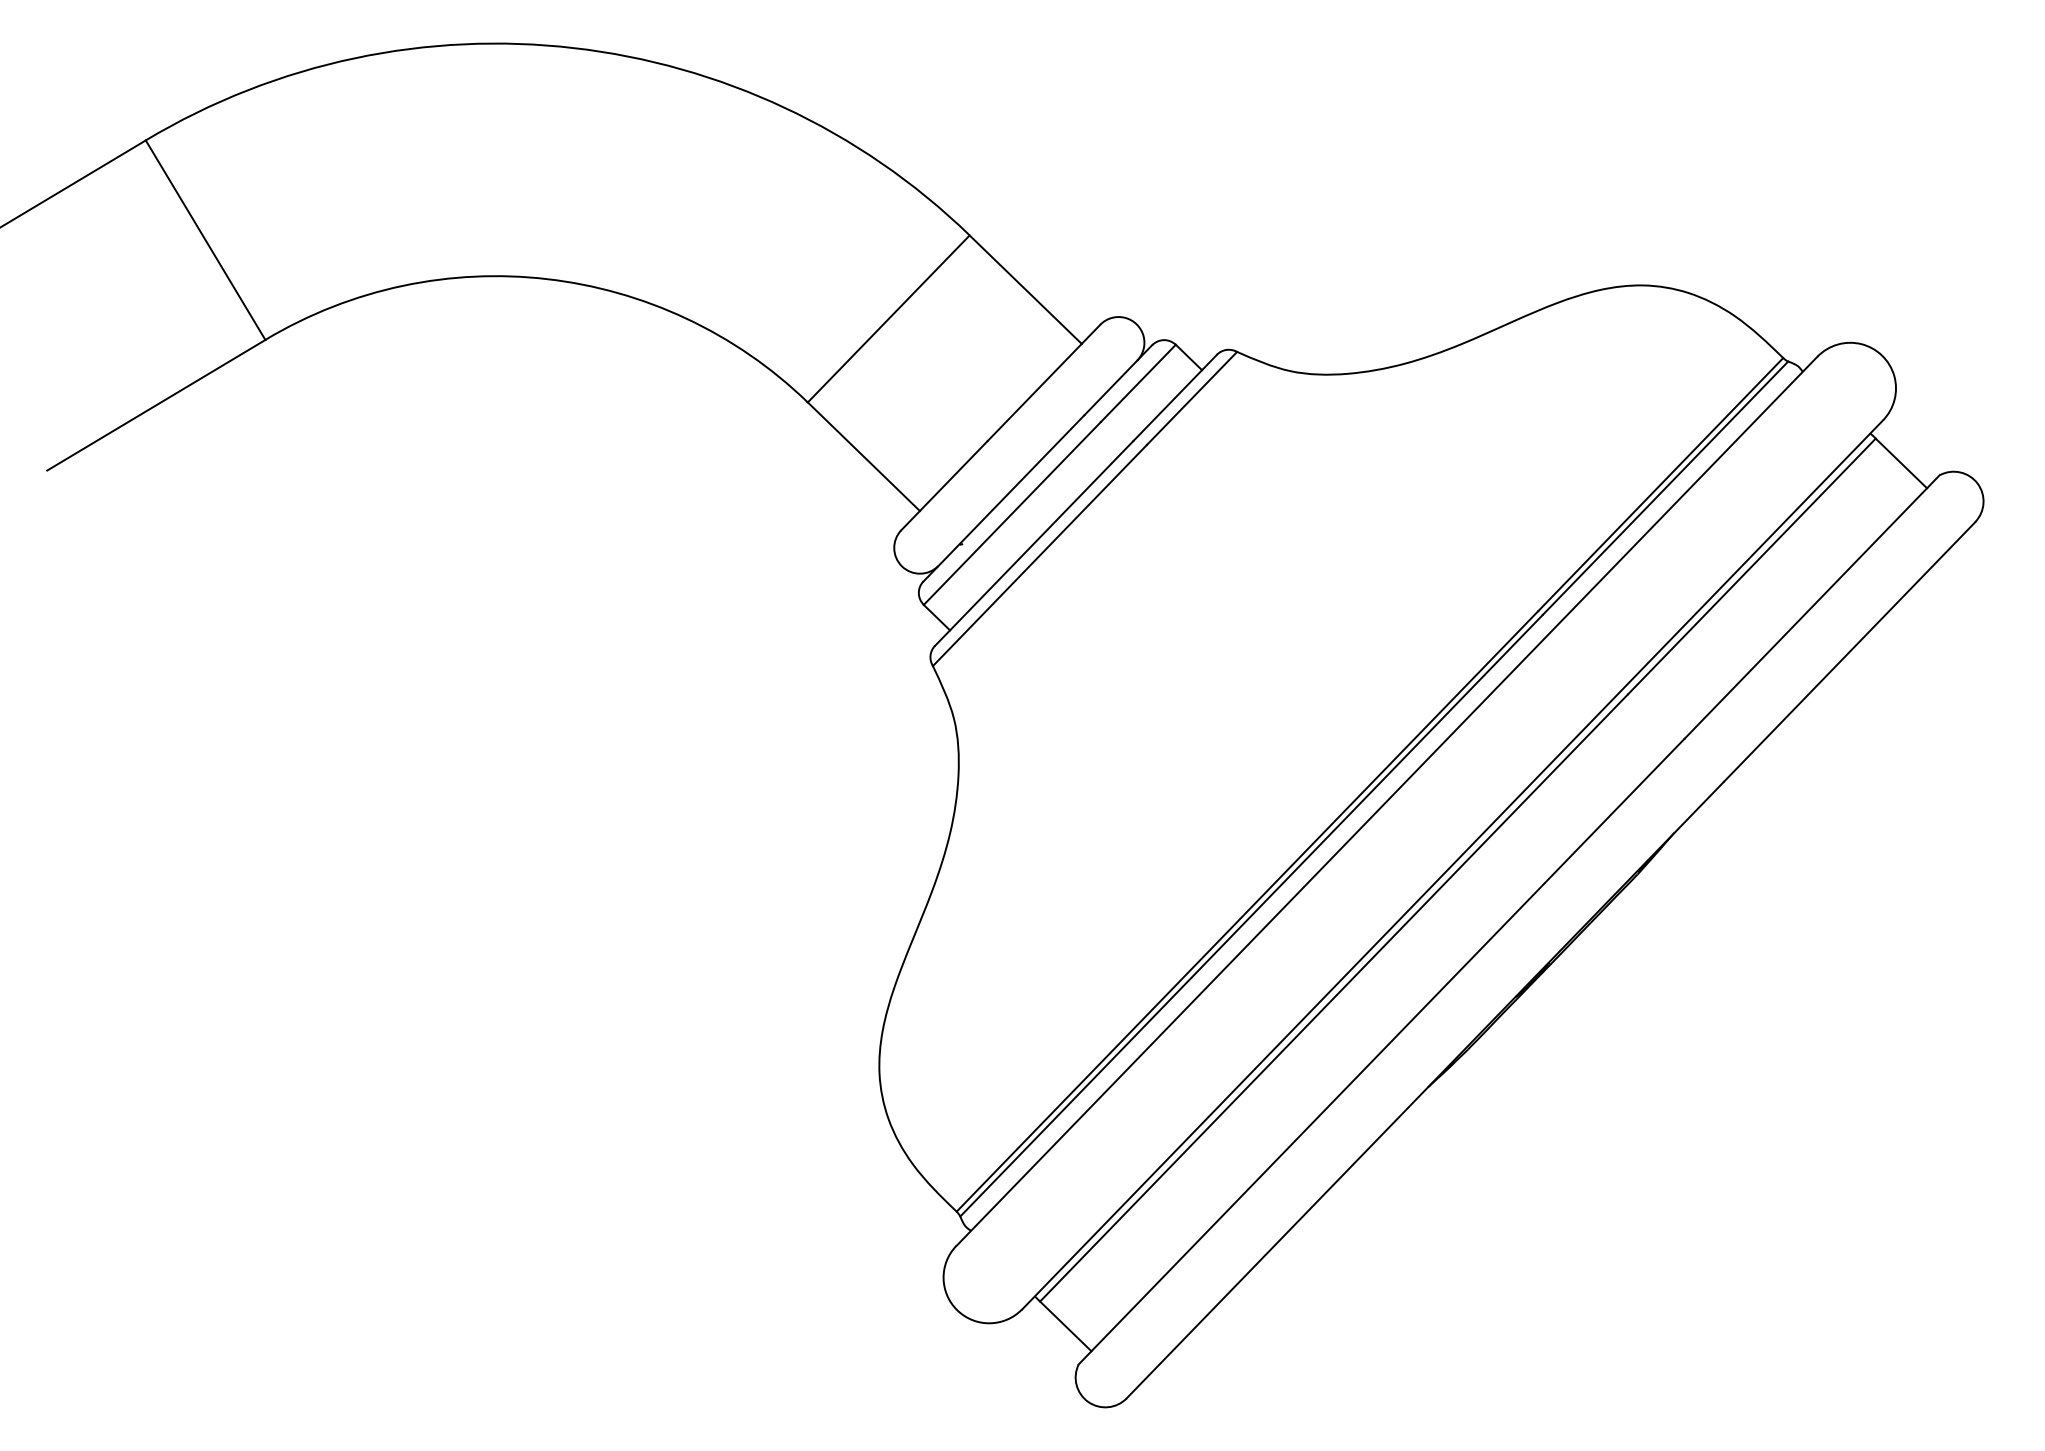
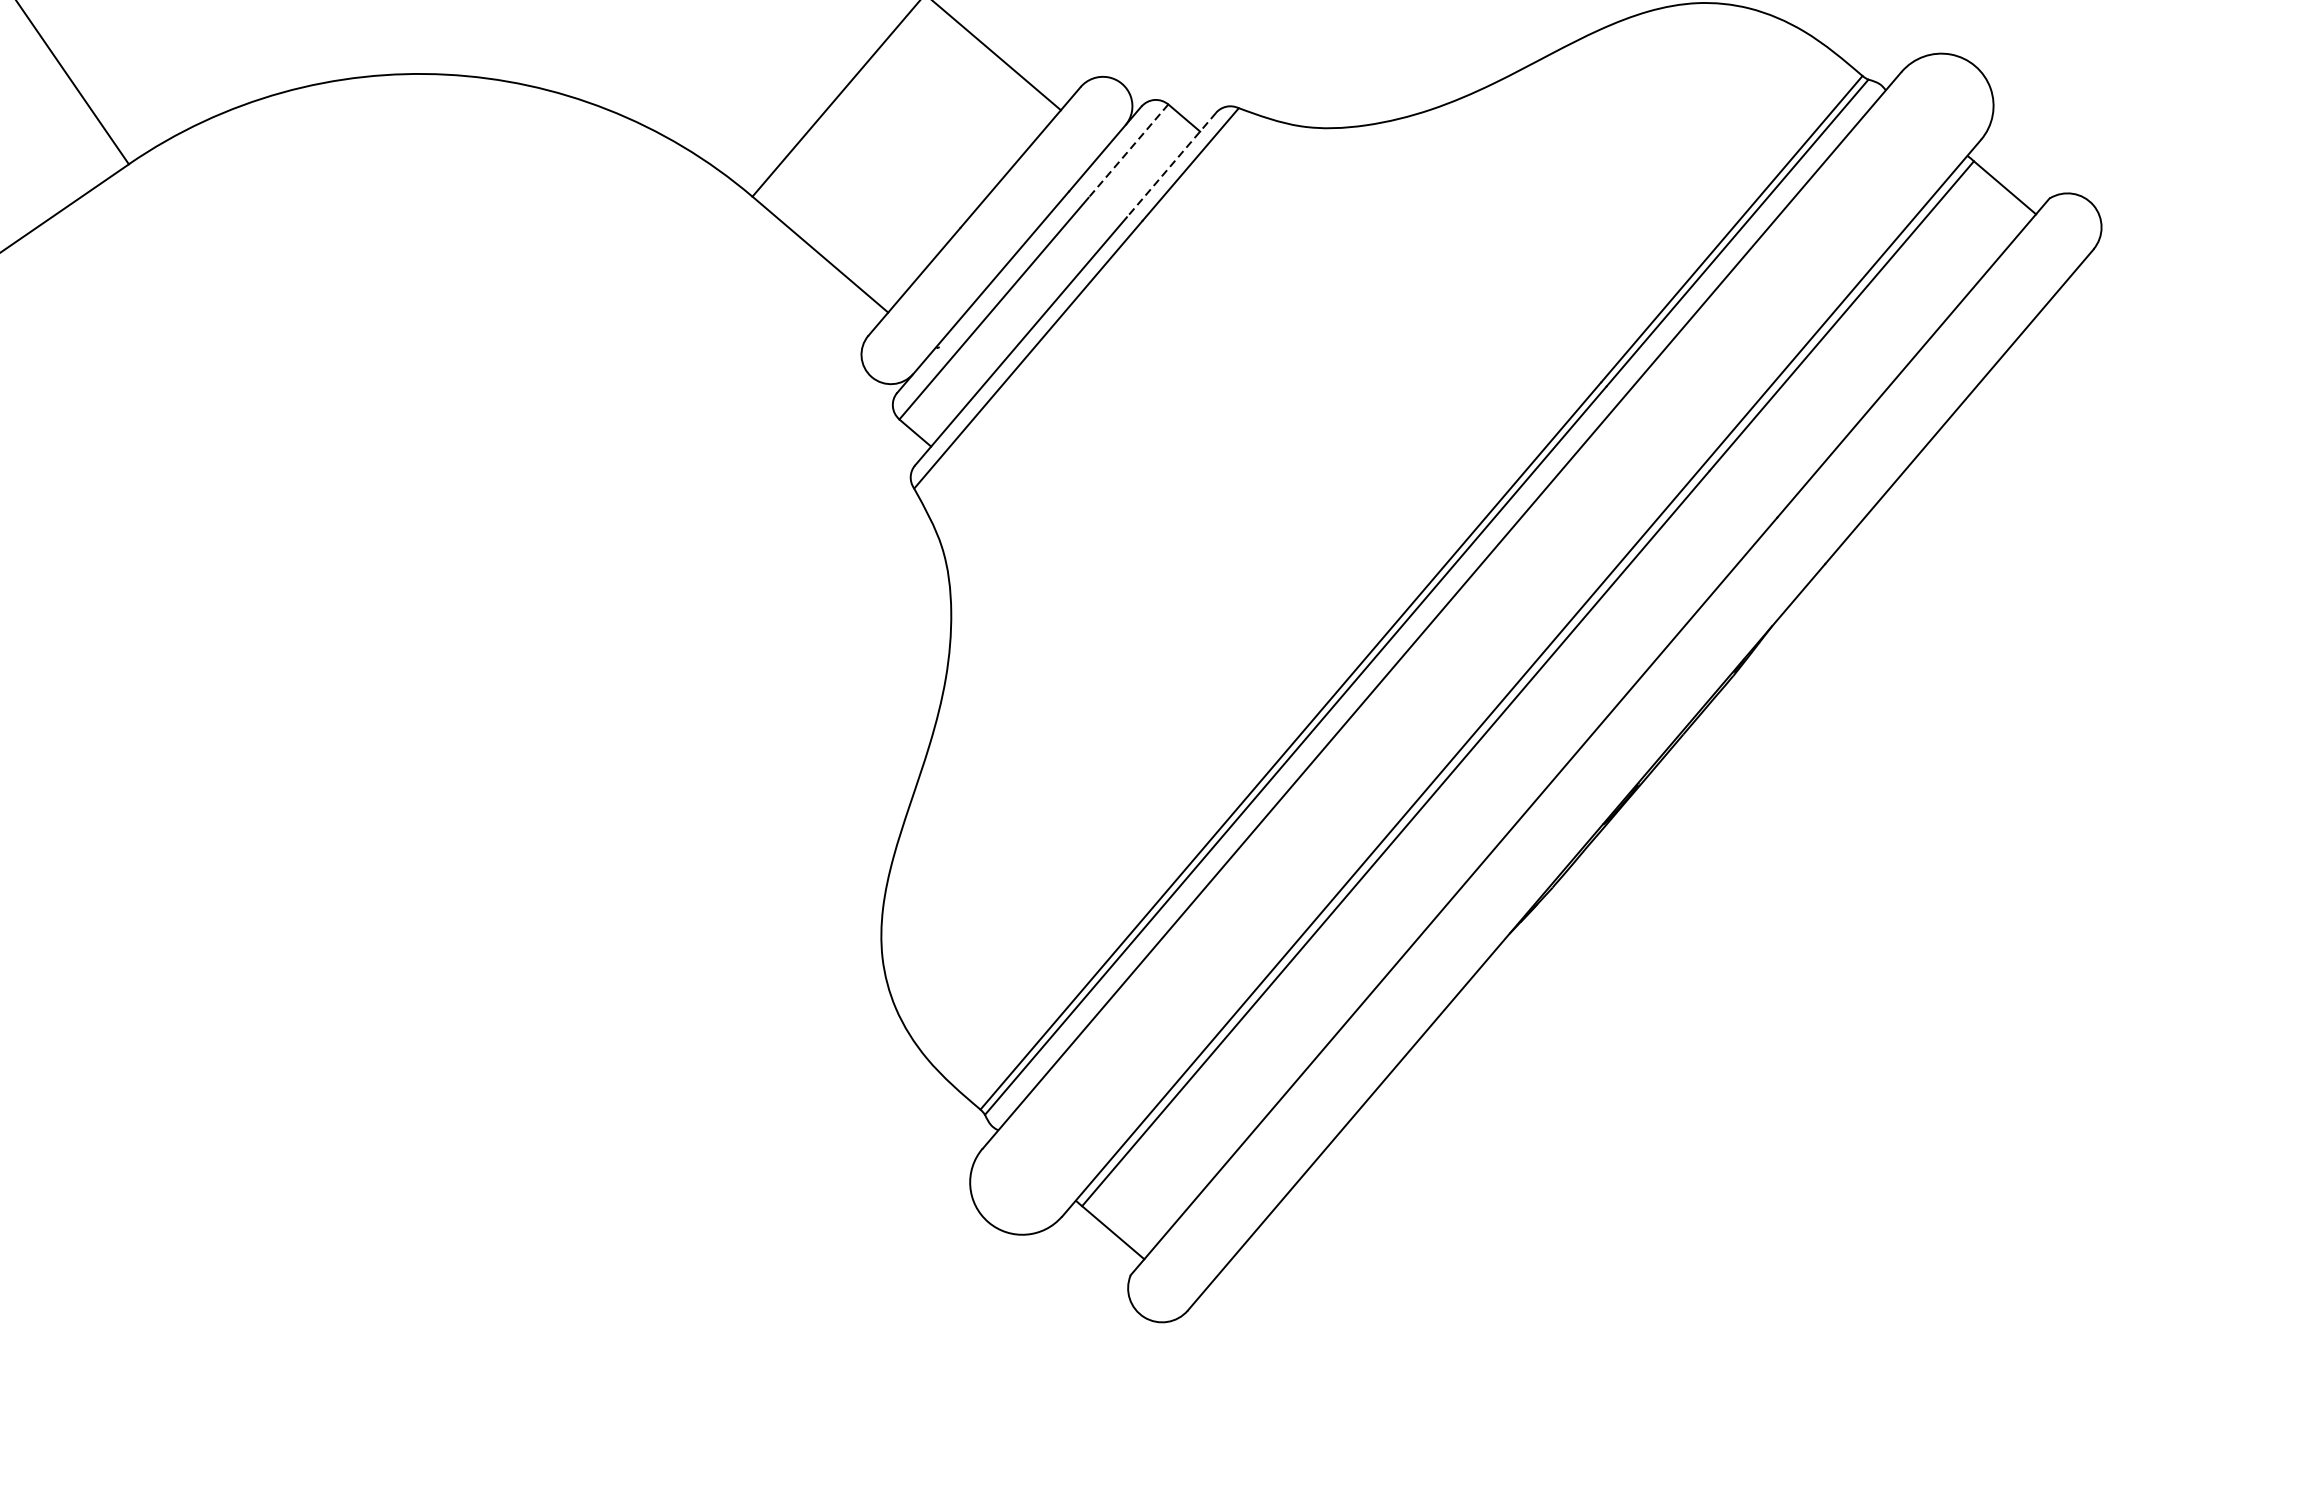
line: (1138, 383) -> (1128, 151), solid -> dashed
line: (1174, 398) -> (1170, 165), solid -> dashed

